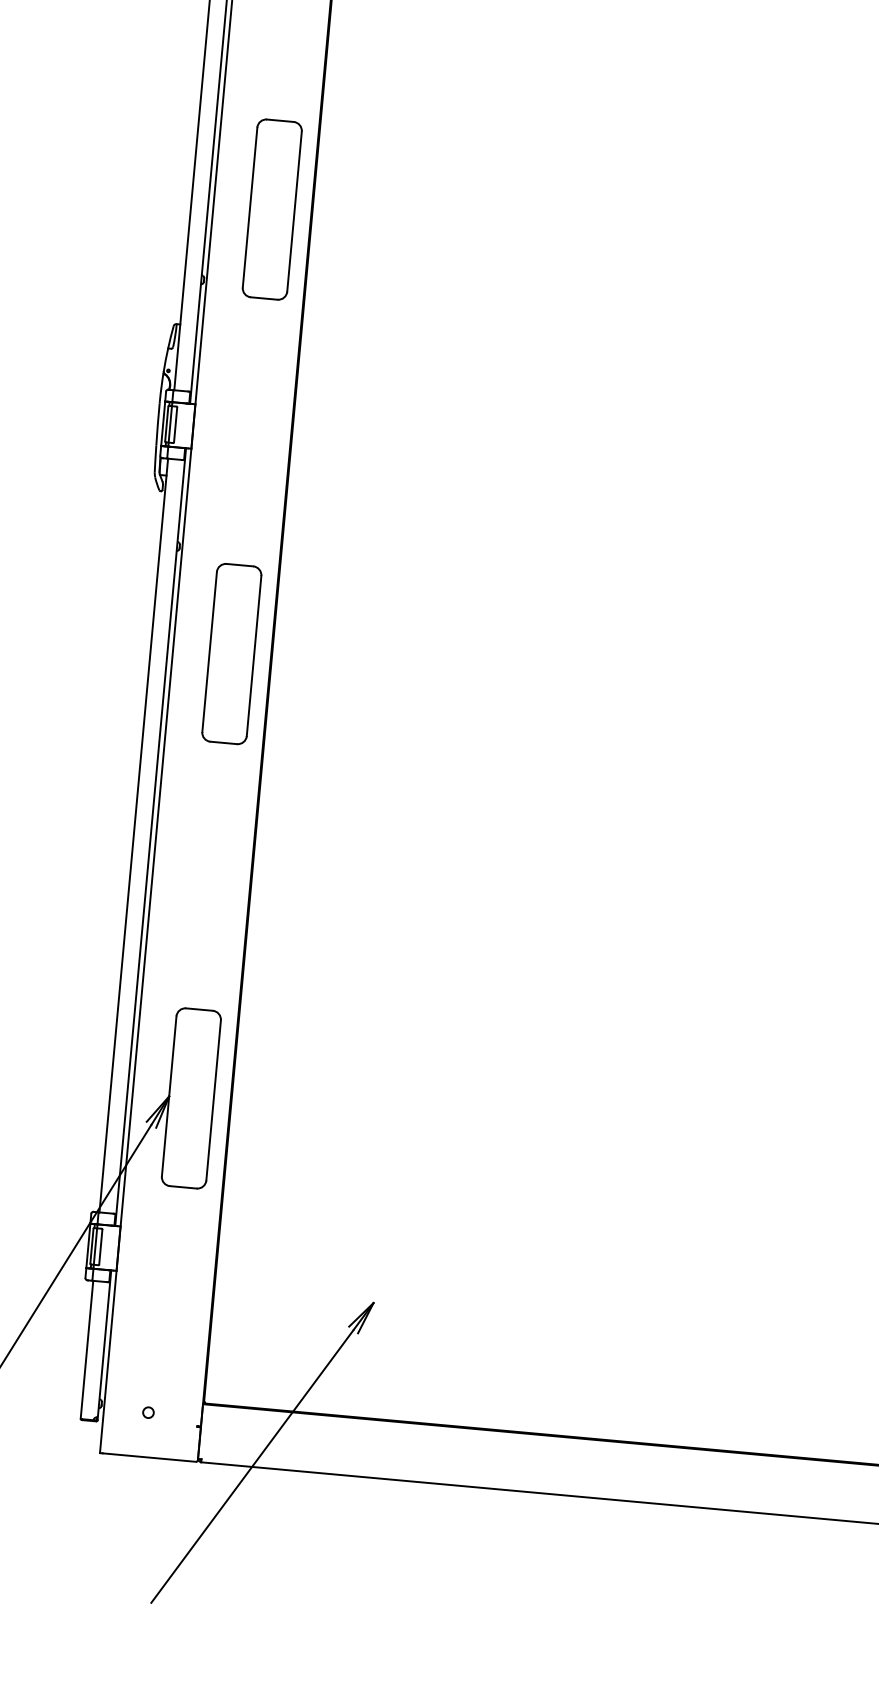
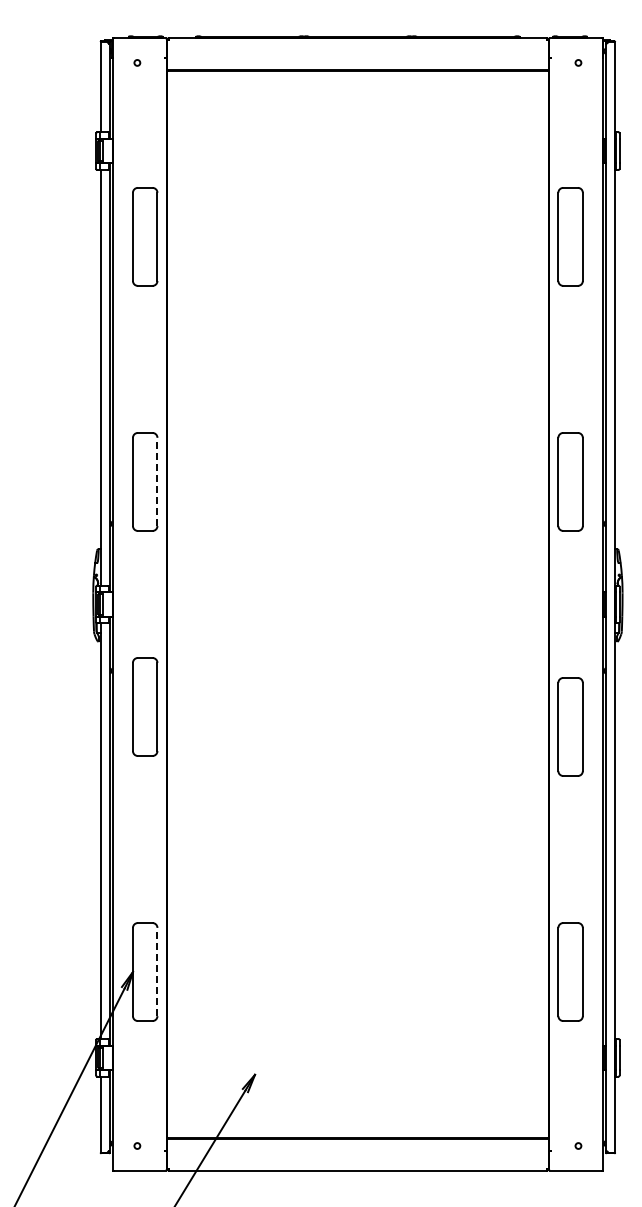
line: (294, 210) -> (157, 481), solid -> dashed
part: (232, 653) -> (145, 706), moved
line: (213, 1099) -> (157, 971), solid -> dashed

